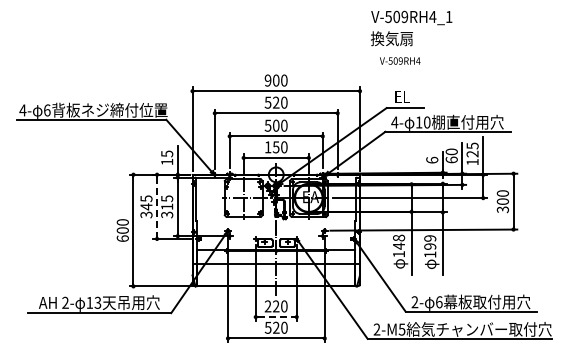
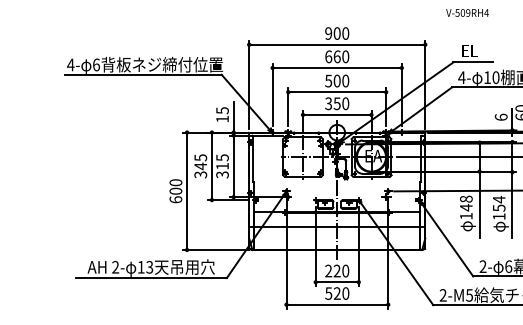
text: (271, 102) -> (332, 56), 520 -> 660
text: (267, 147) -> (328, 103), 150 -> 350
line: (157, 206) -> (212, 165), dashed -> solid
text: (430, 241) -> (499, 202), 199 -> 154
line: (276, 317) -> (337, 282), dashed -> solid

